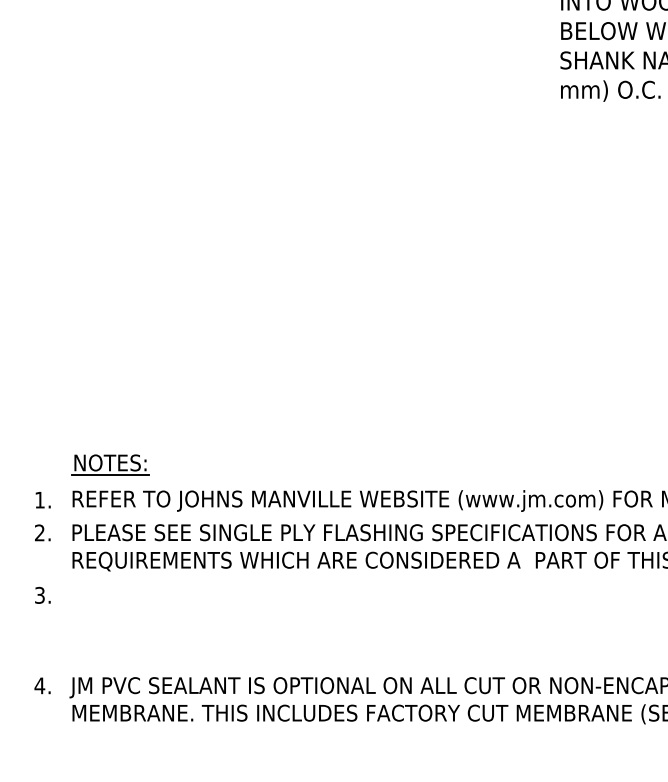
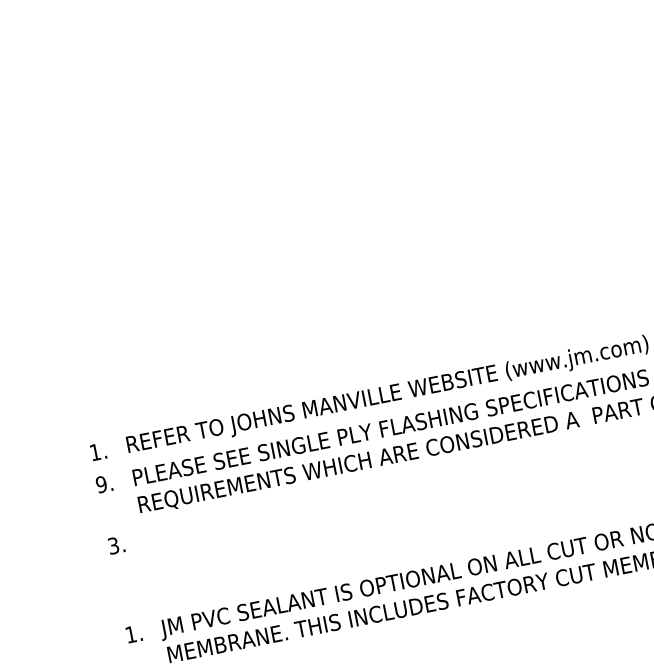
part: (110, 464) -> (157, 403), removed
text: (39, 532) -> (101, 484), 2. -> 9.
text: (39, 685) -> (130, 634), 4. -> 1.

